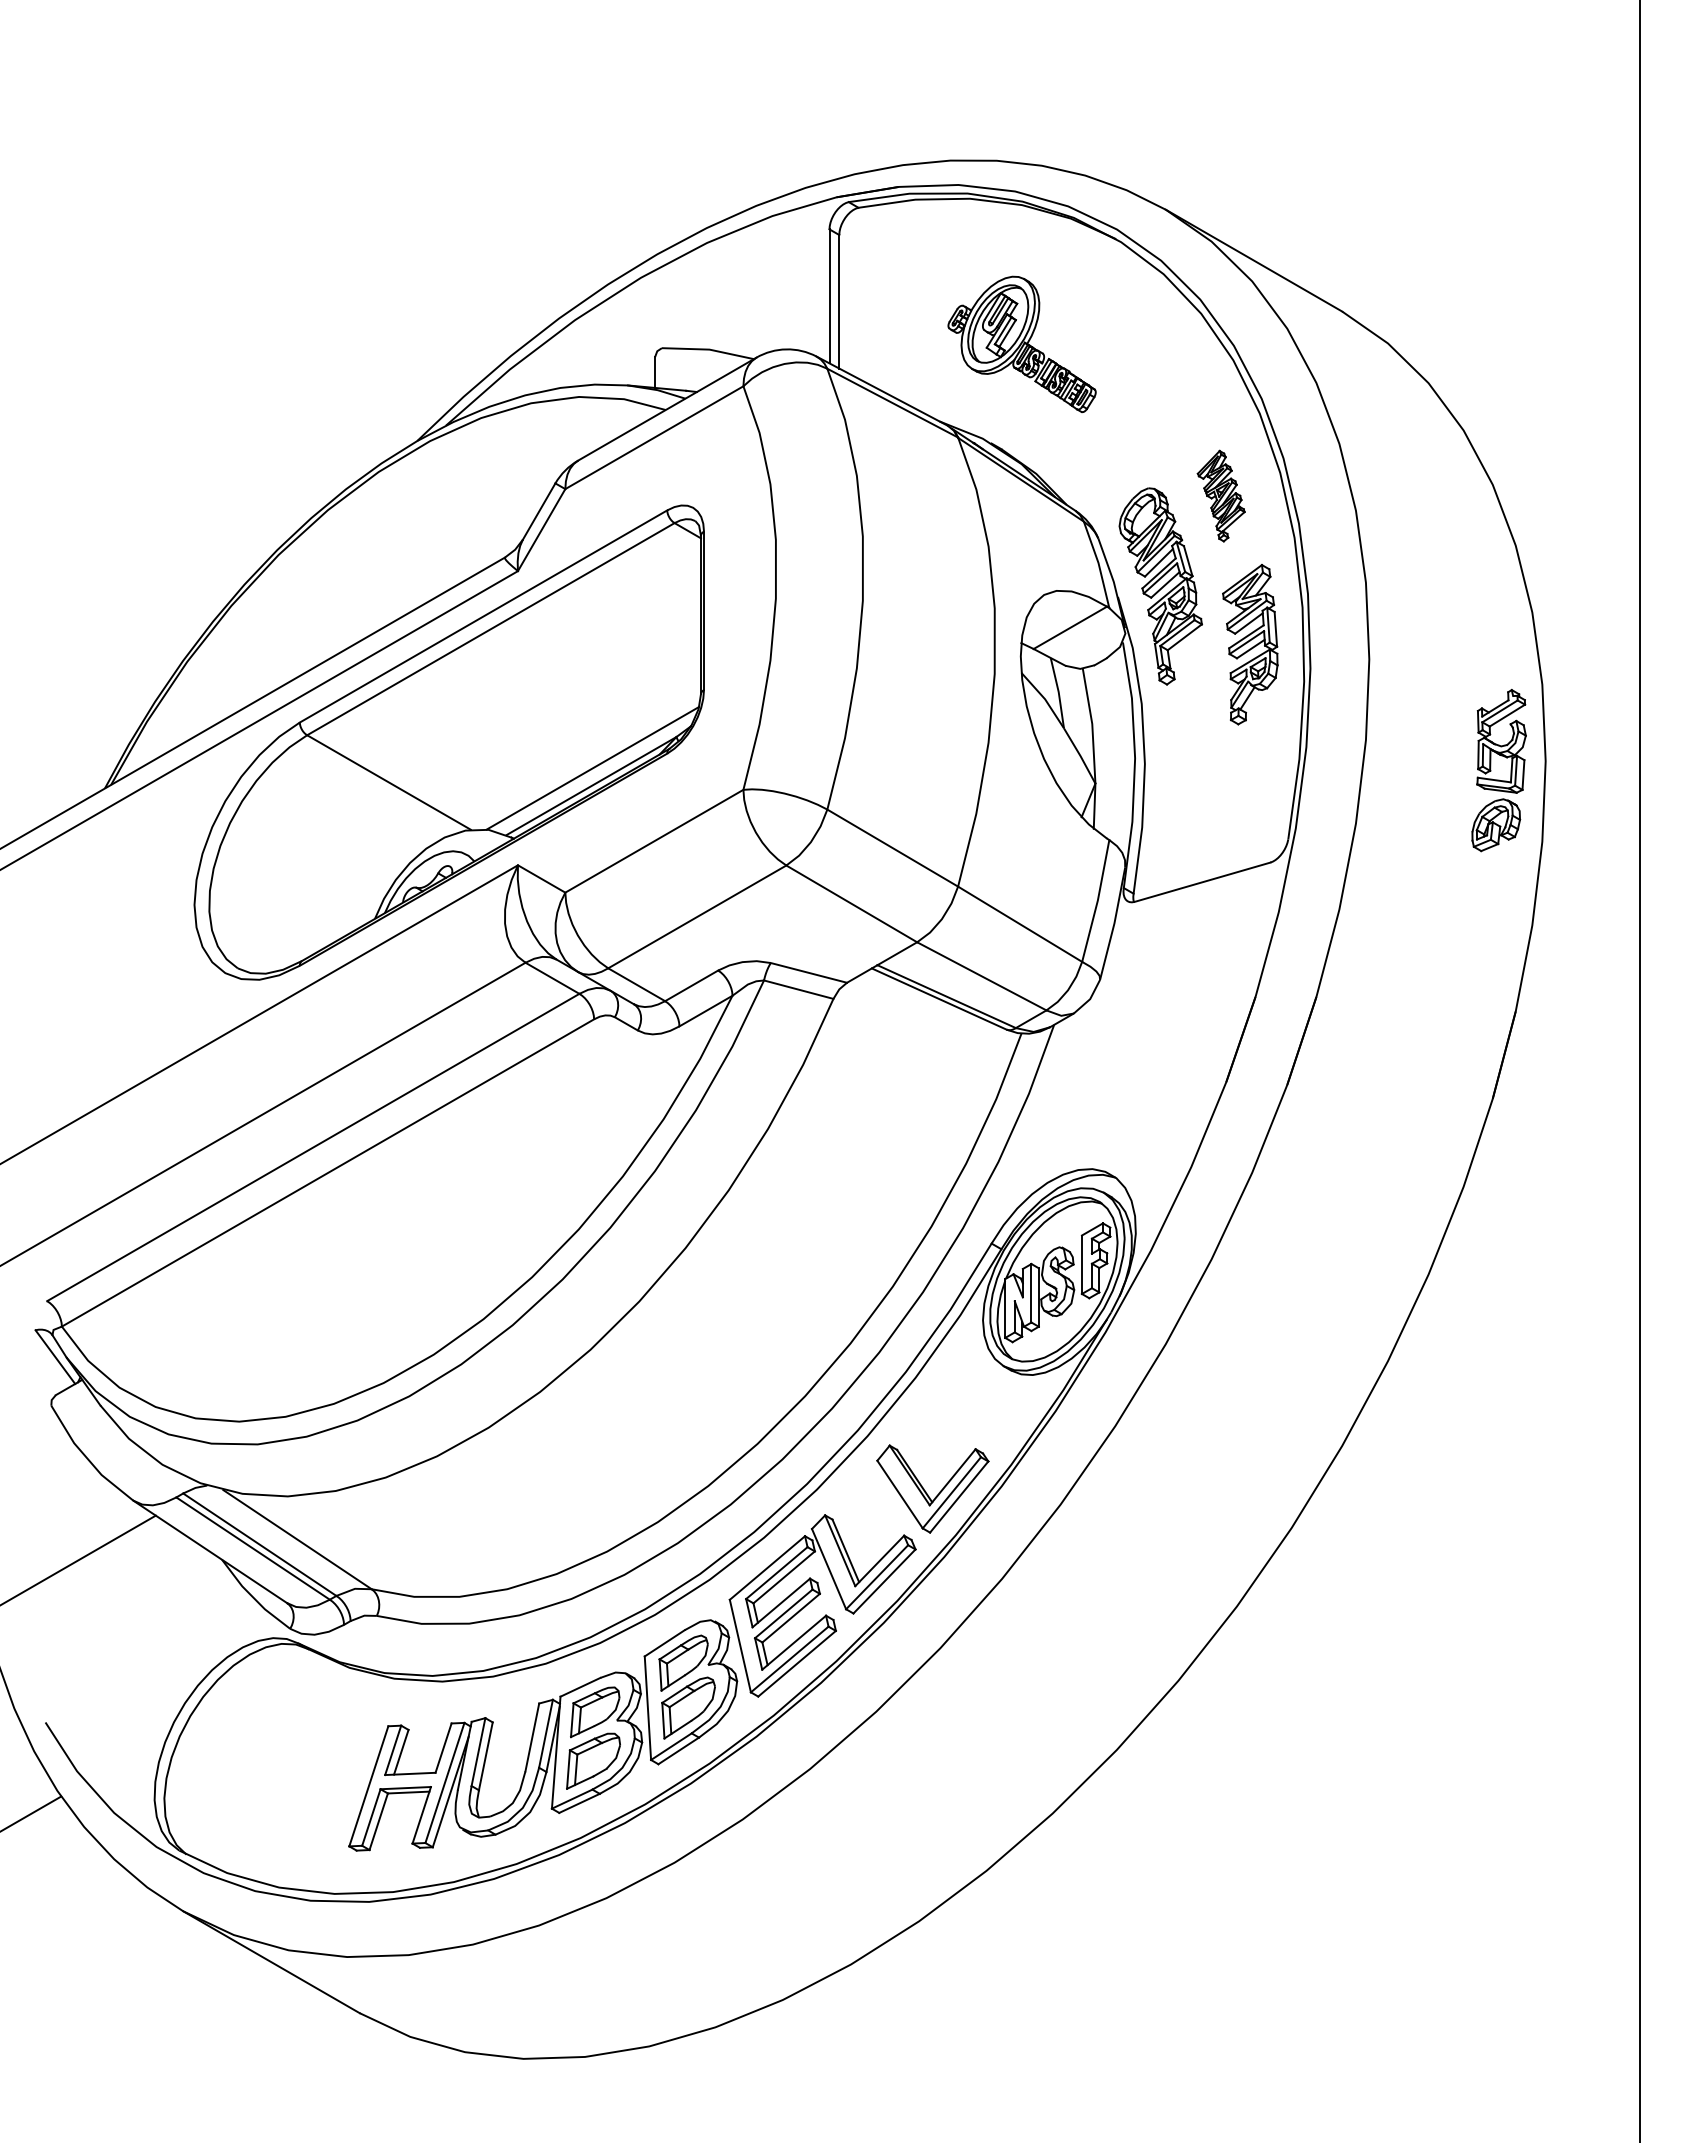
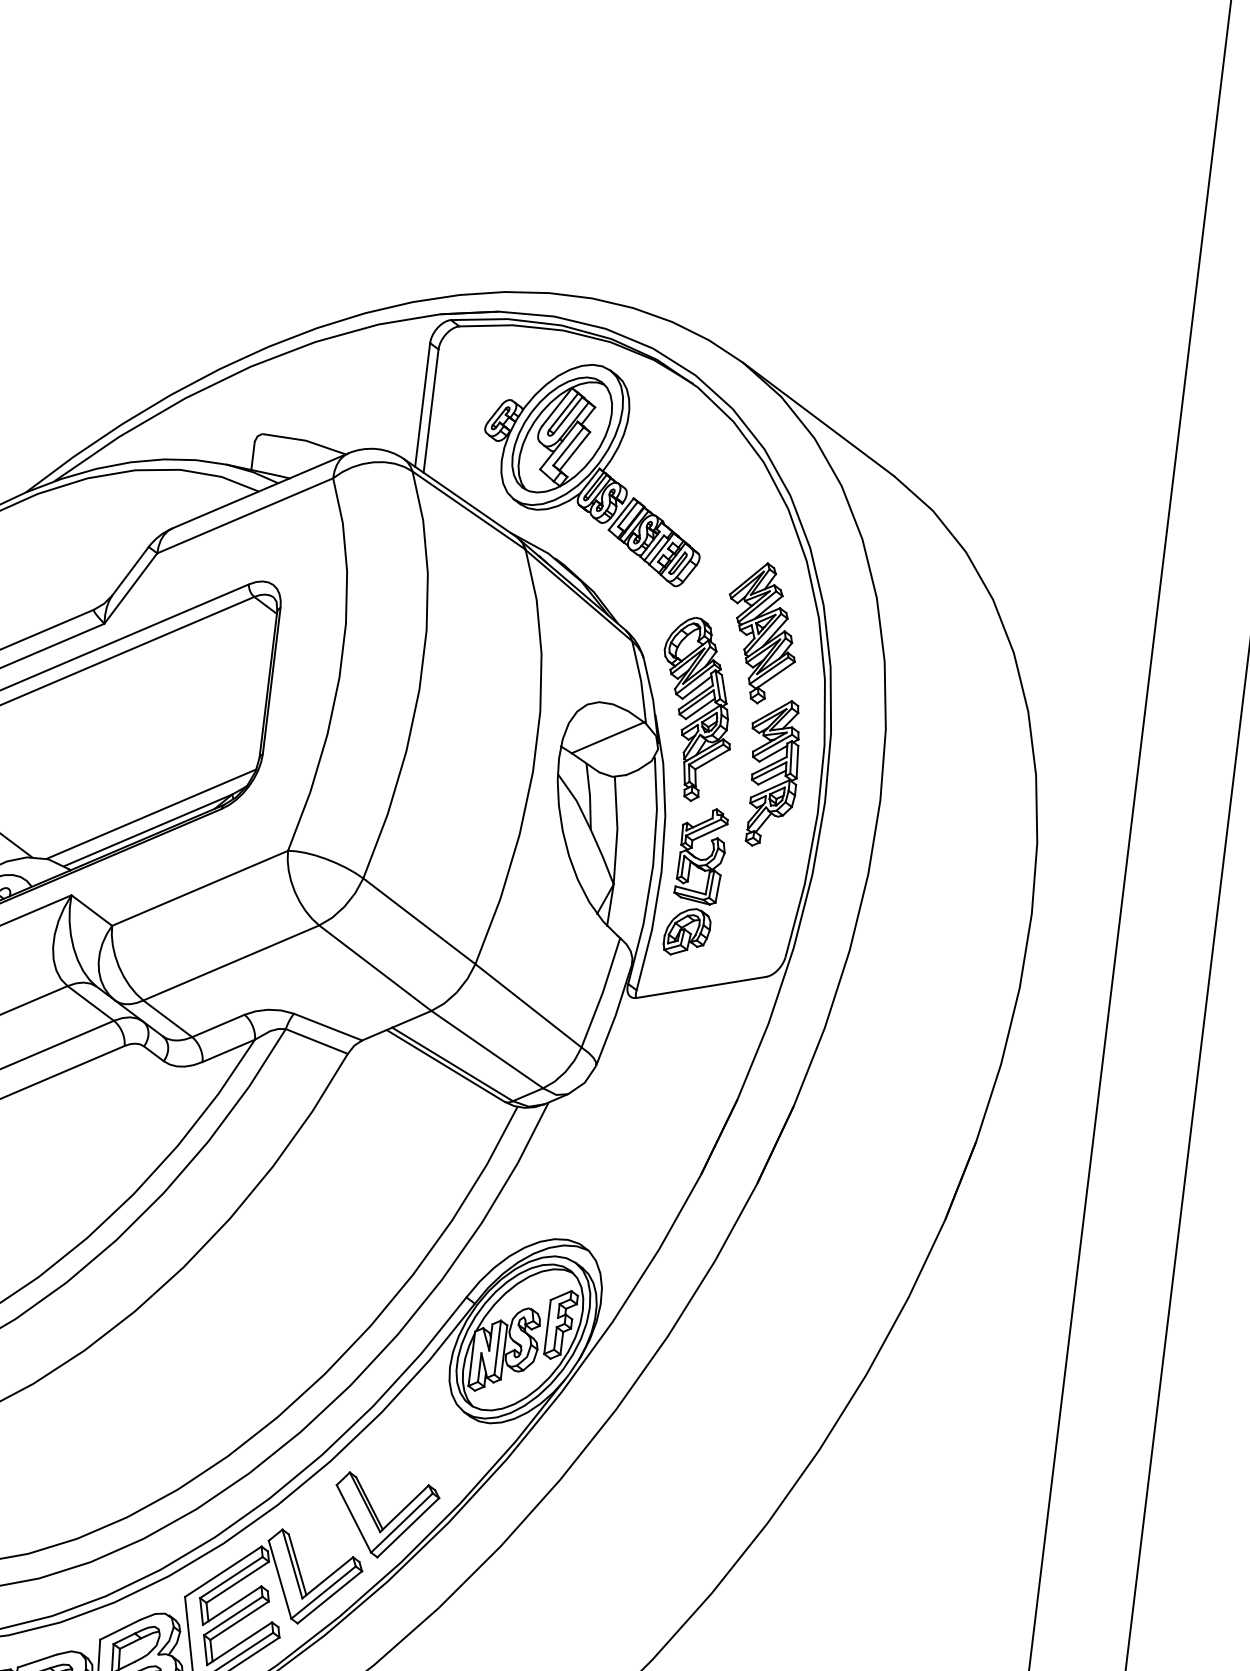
part: (1021, 344) -> (594, 470), size x1.67
part: (1221, 495) -> (762, 632), size x1.67
part: (1491, 770) -> (689, 881), moved

